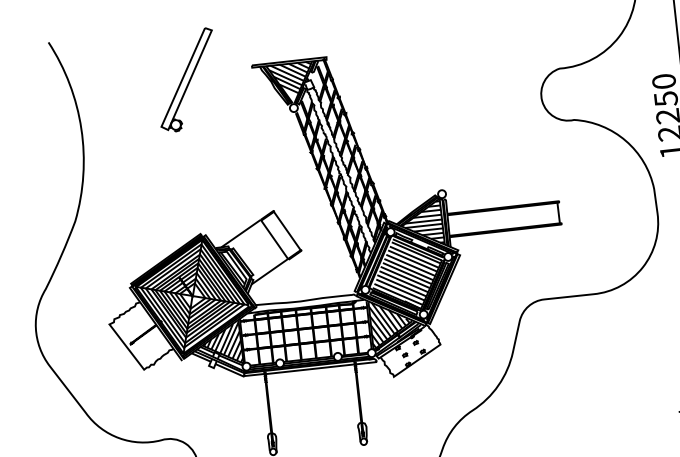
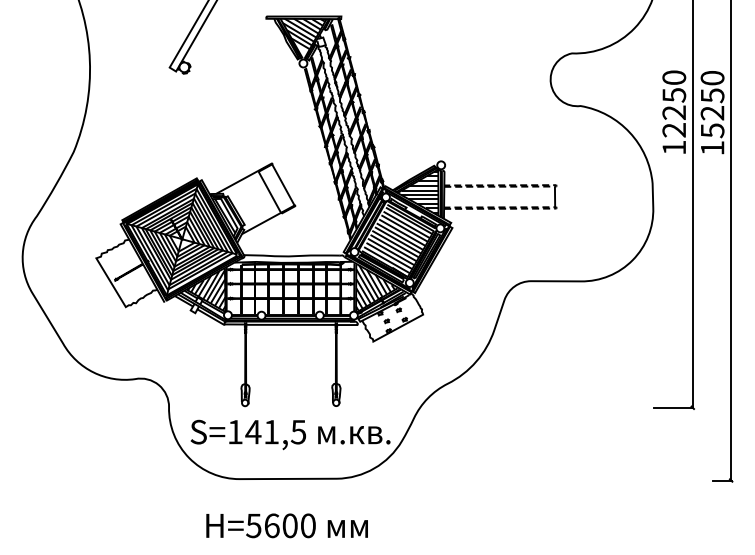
line: (558, 201) -> (556, 185), solid -> dashed
line: (561, 223) -> (556, 207), solid -> dashed

